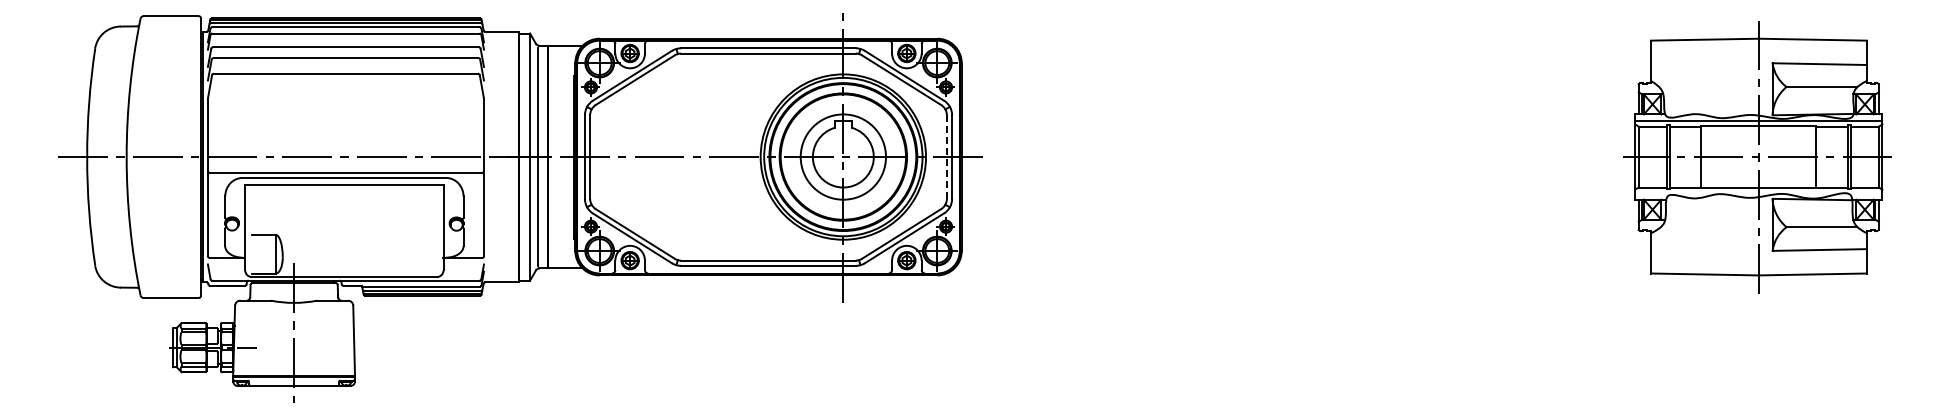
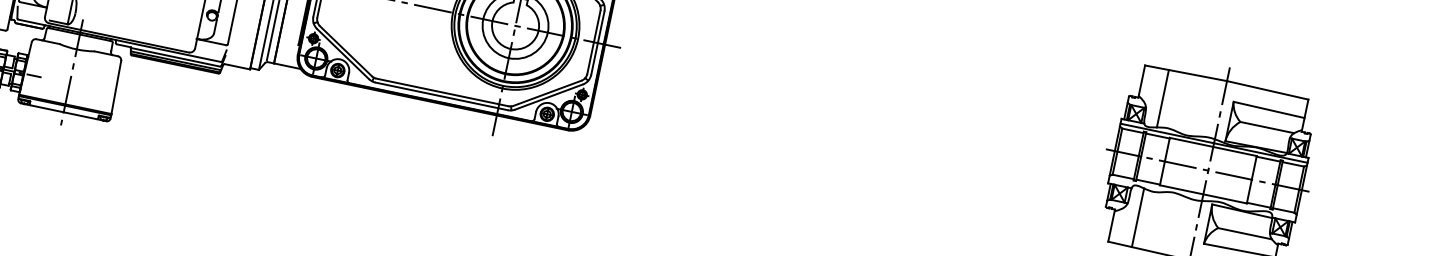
line: (1682, 78) -> (1163, 99), added
line: (946, 157) -> (593, 42), dashed -> solid
line: (1682, 235) -> (1138, 217), added

